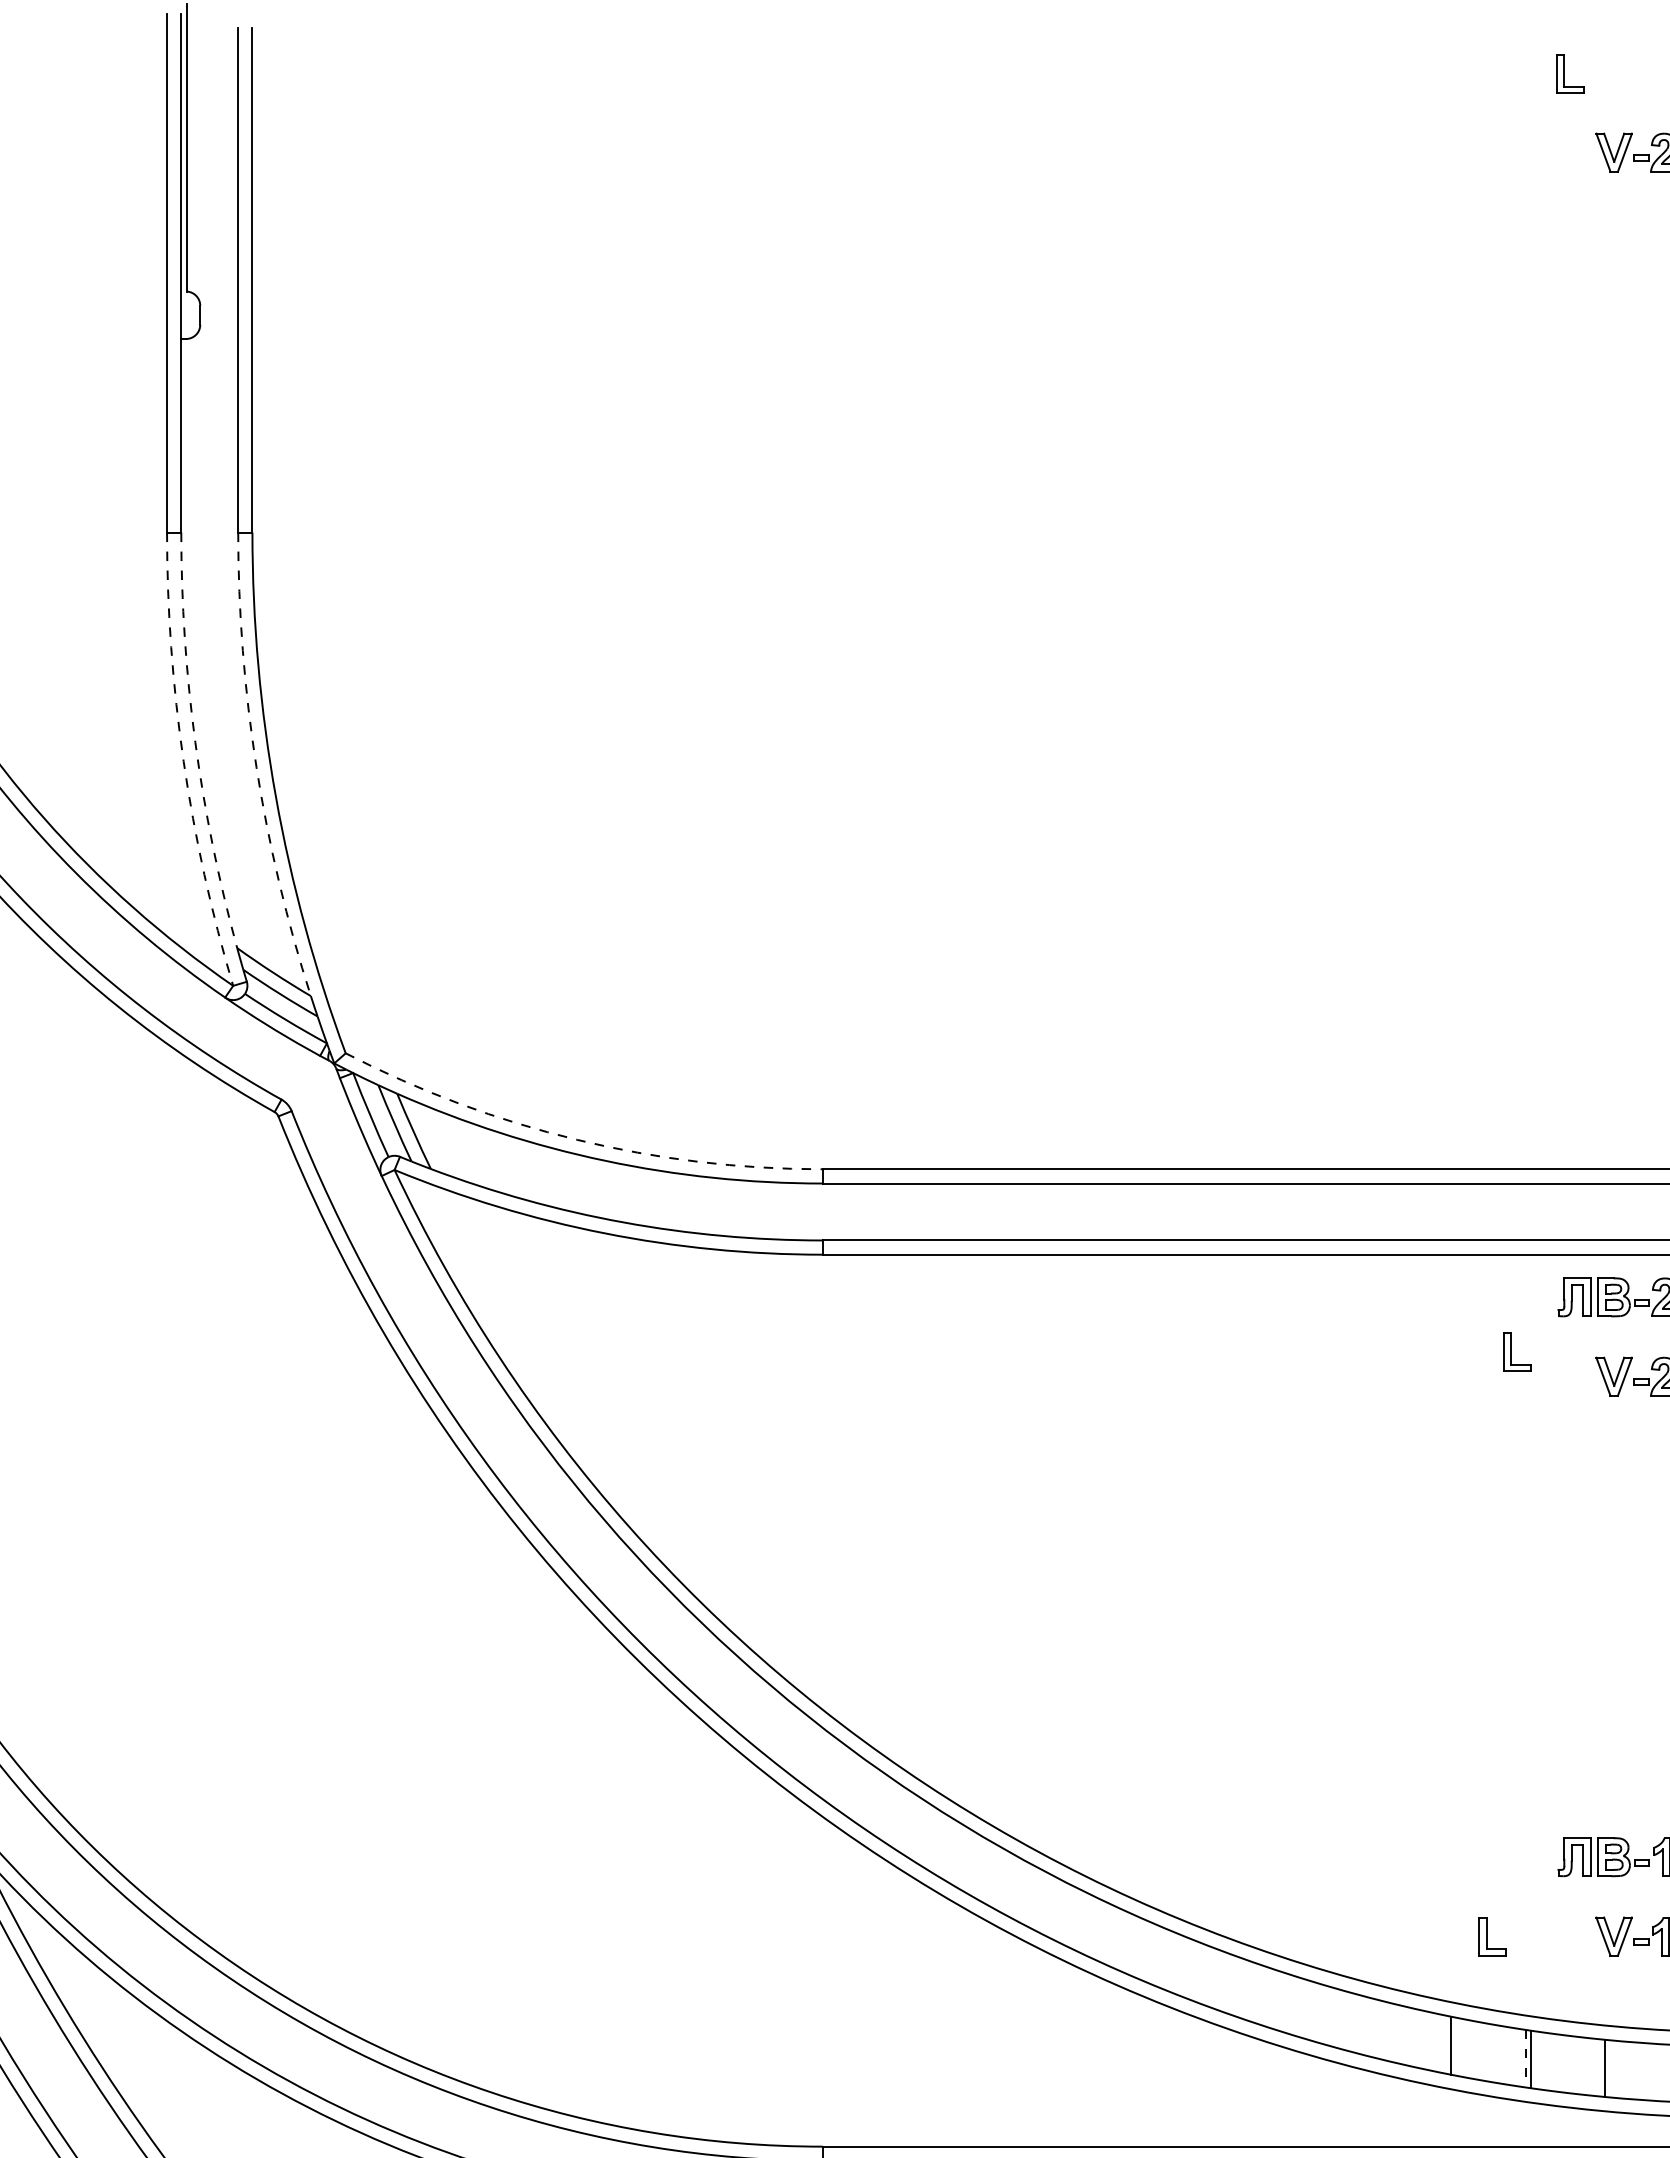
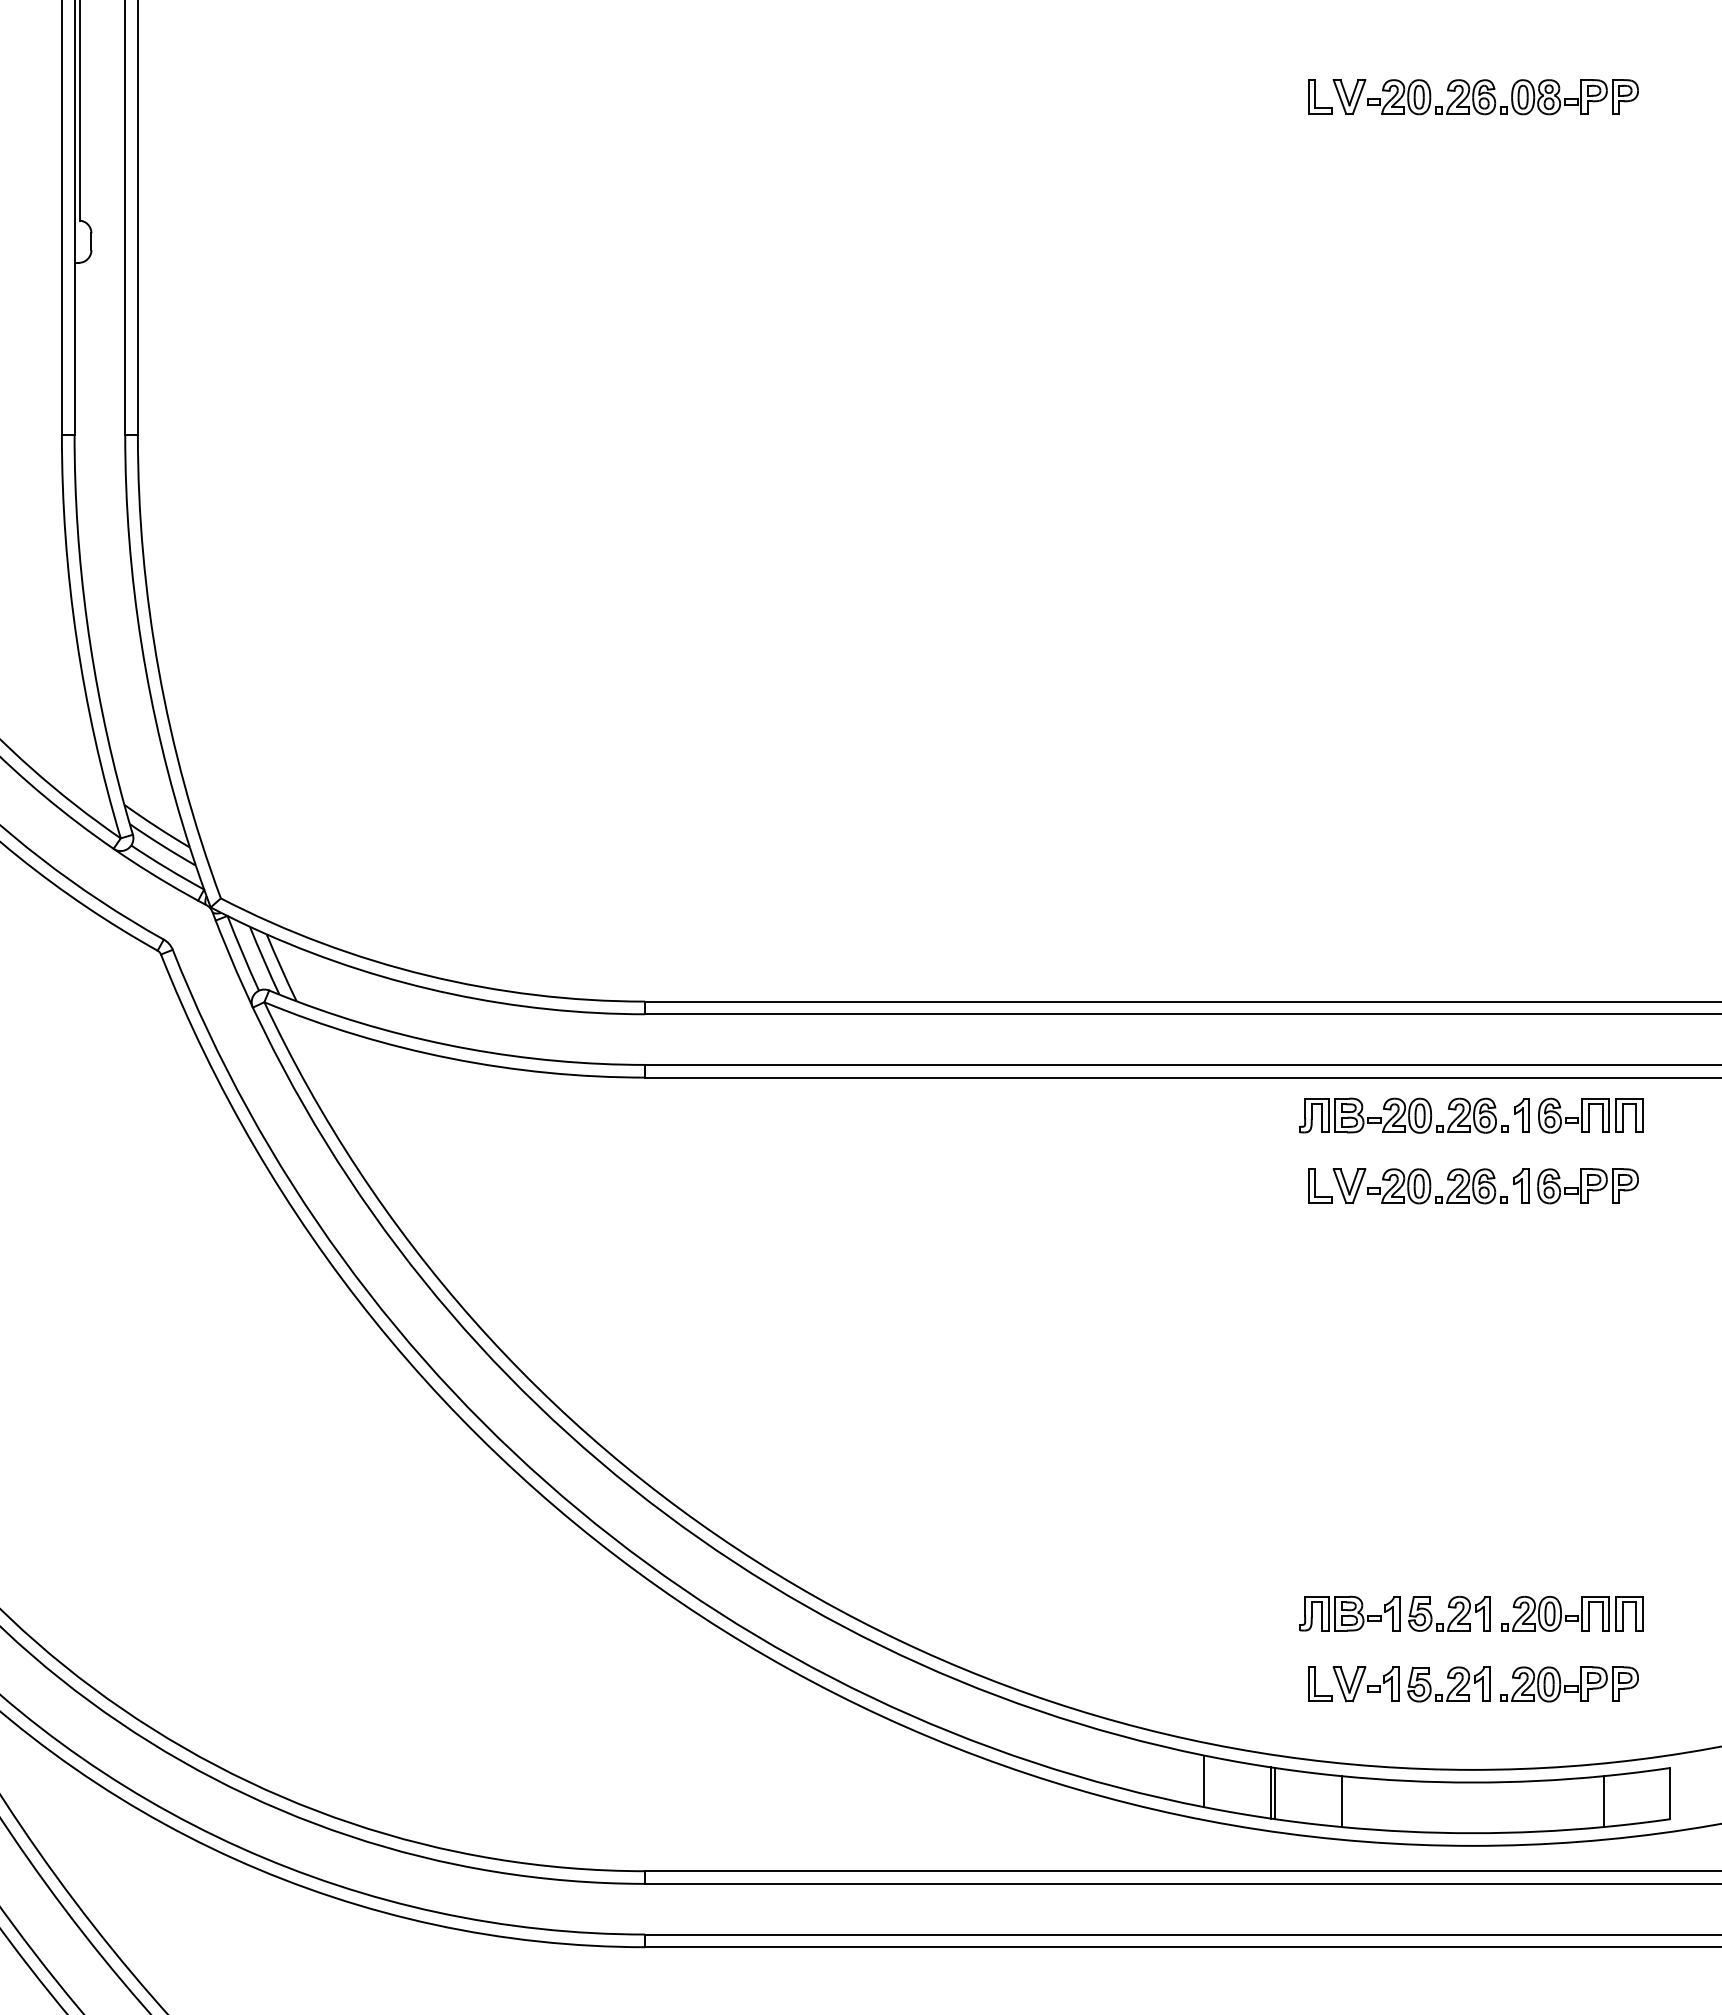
part: (1570, 73) -> (1320, 96), moved
arc: (195, 742) -> (87, 621), dashed -> solid
arc: (183, 761) -> (76, 638), dashed -> solid
arc: (256, 766) -> (141, 643), dashed -> solid
arc: (576, 1139) -> (426, 975), dashed -> solid
part: (1517, 1351) -> (1320, 1185), moved
part: (1492, 1935) -> (1320, 1683), moved
line: (1525, 2058) -> (1270, 1792), dashed -> solid

